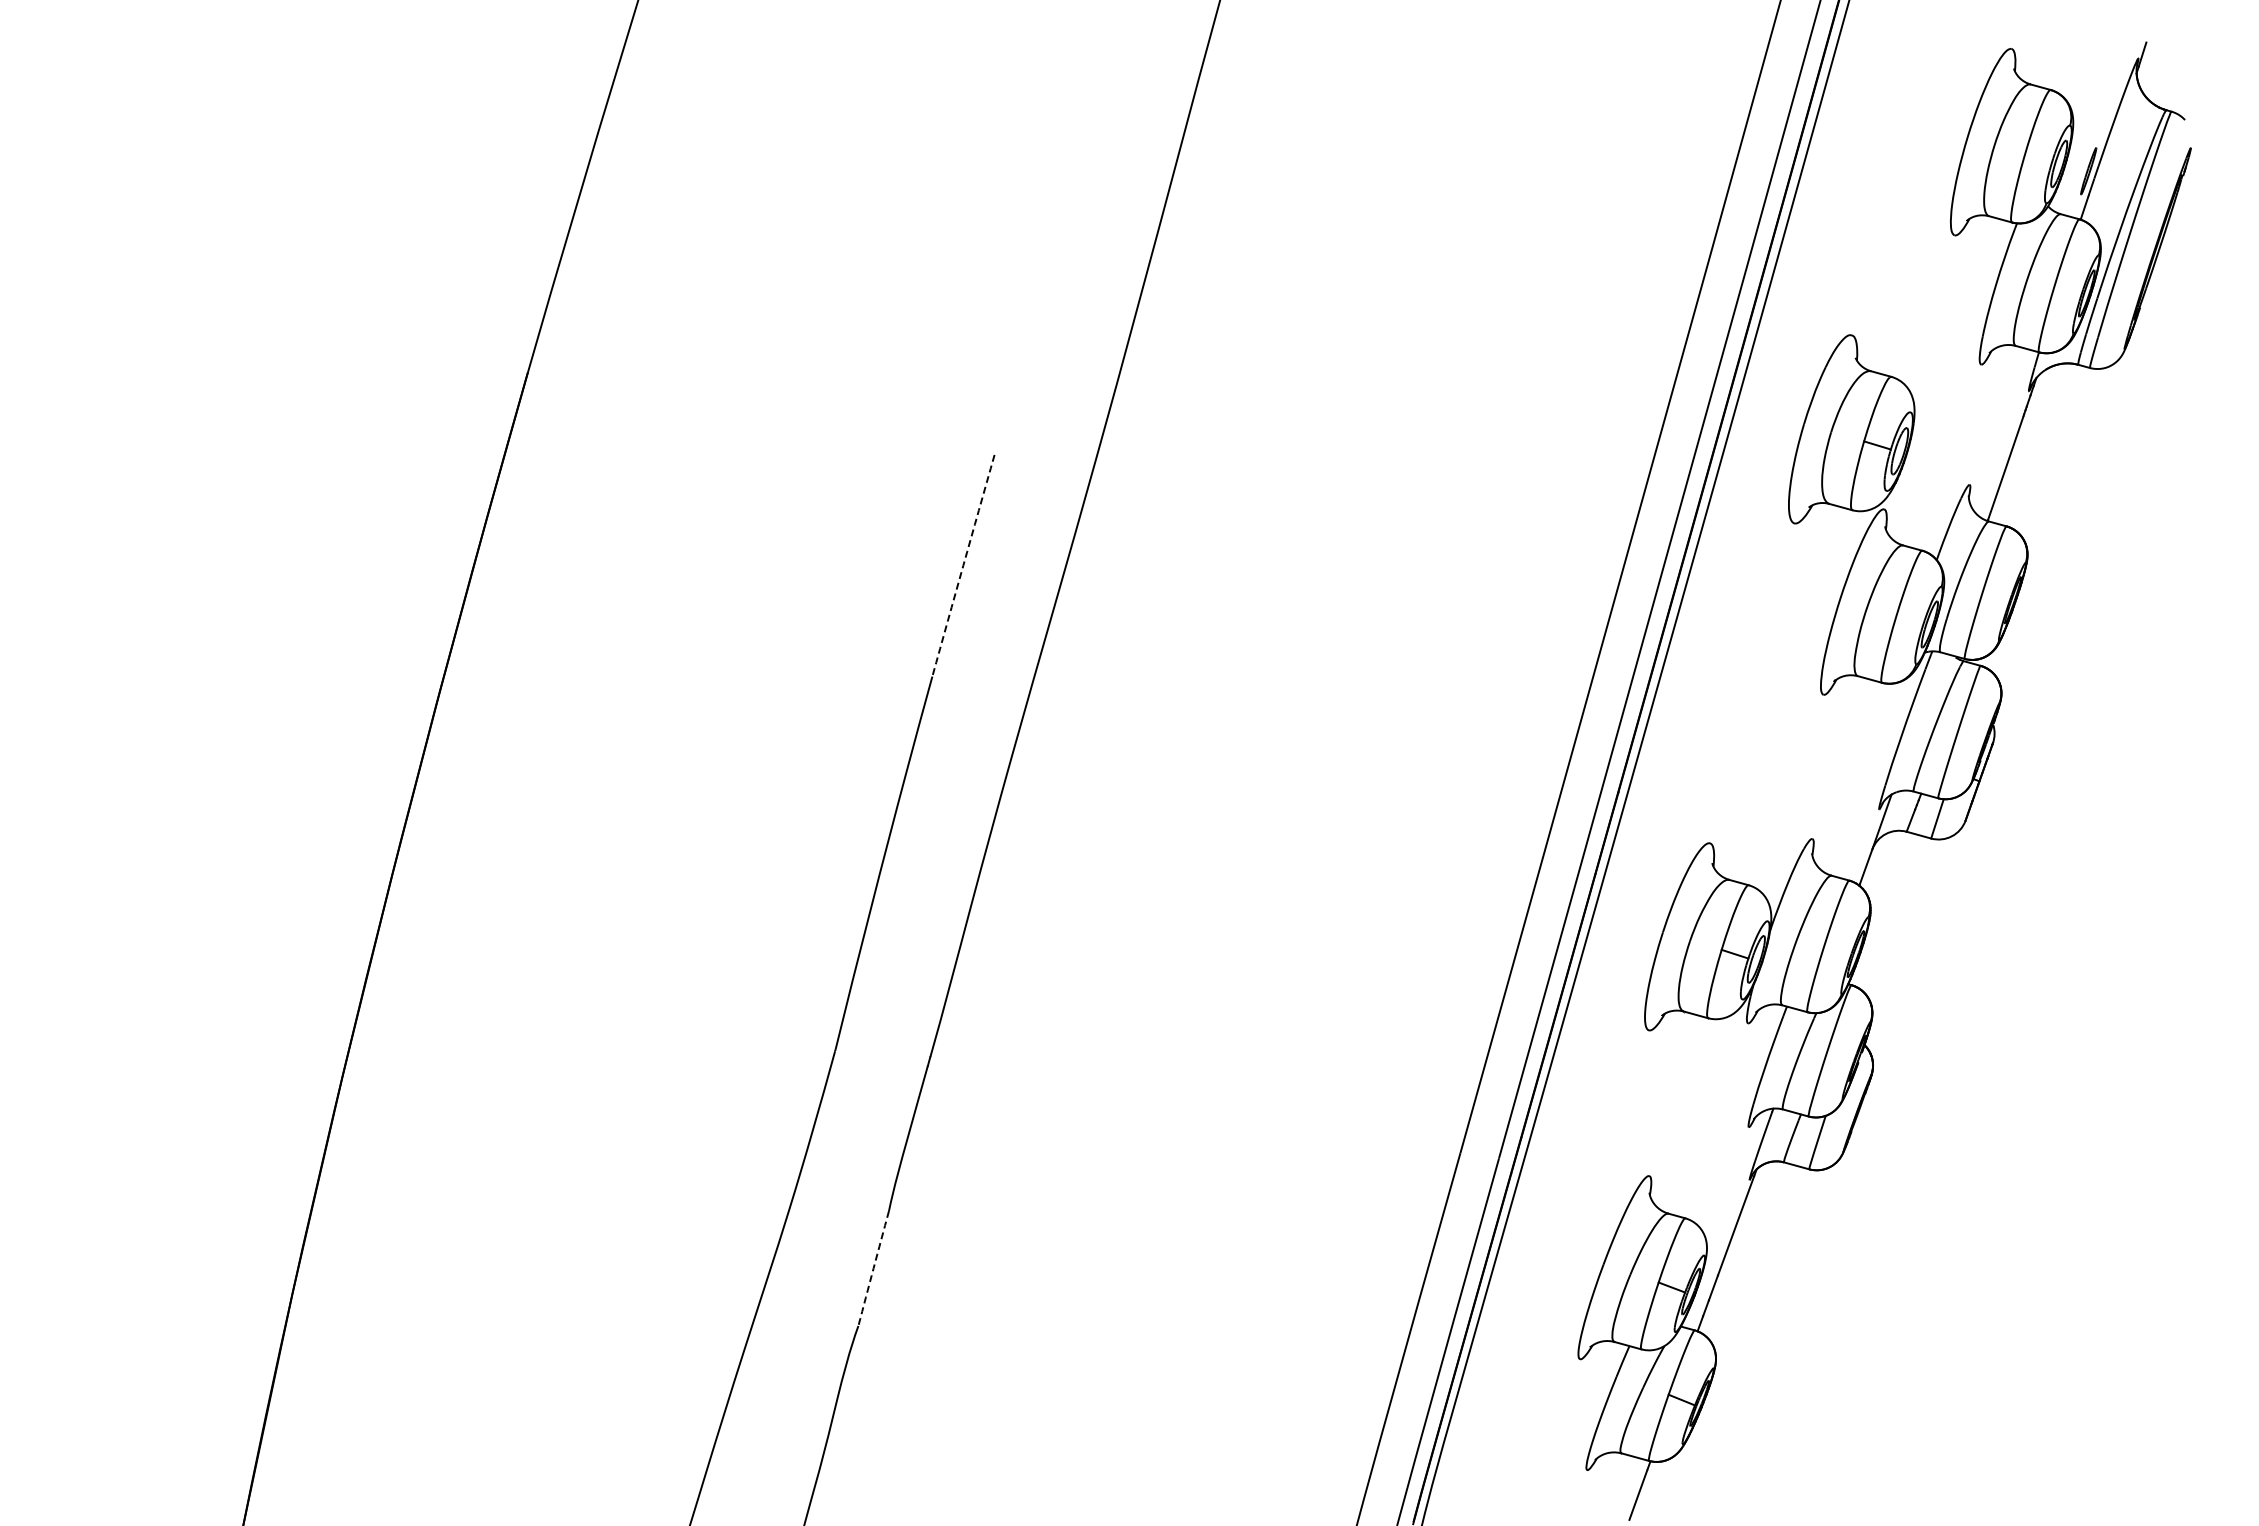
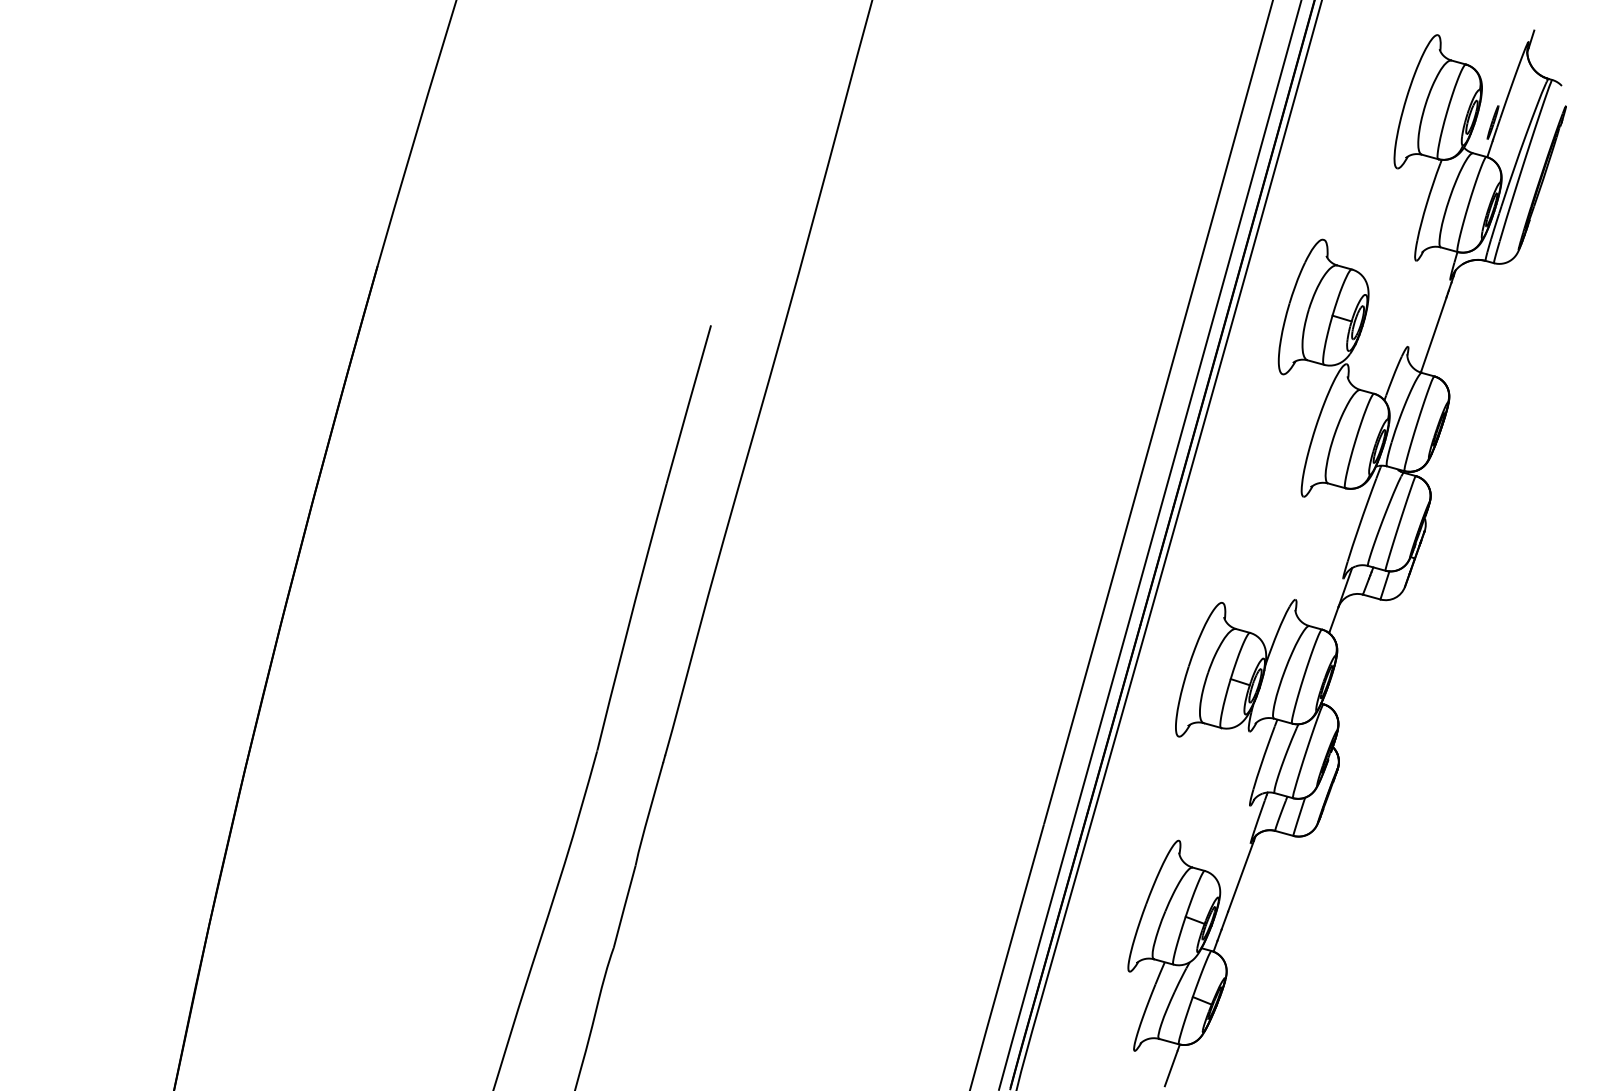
arc: (963, 565) -> (688, 404), dashed -> solid
arc: (873, 1268) -> (624, 906), dashed -> solid

